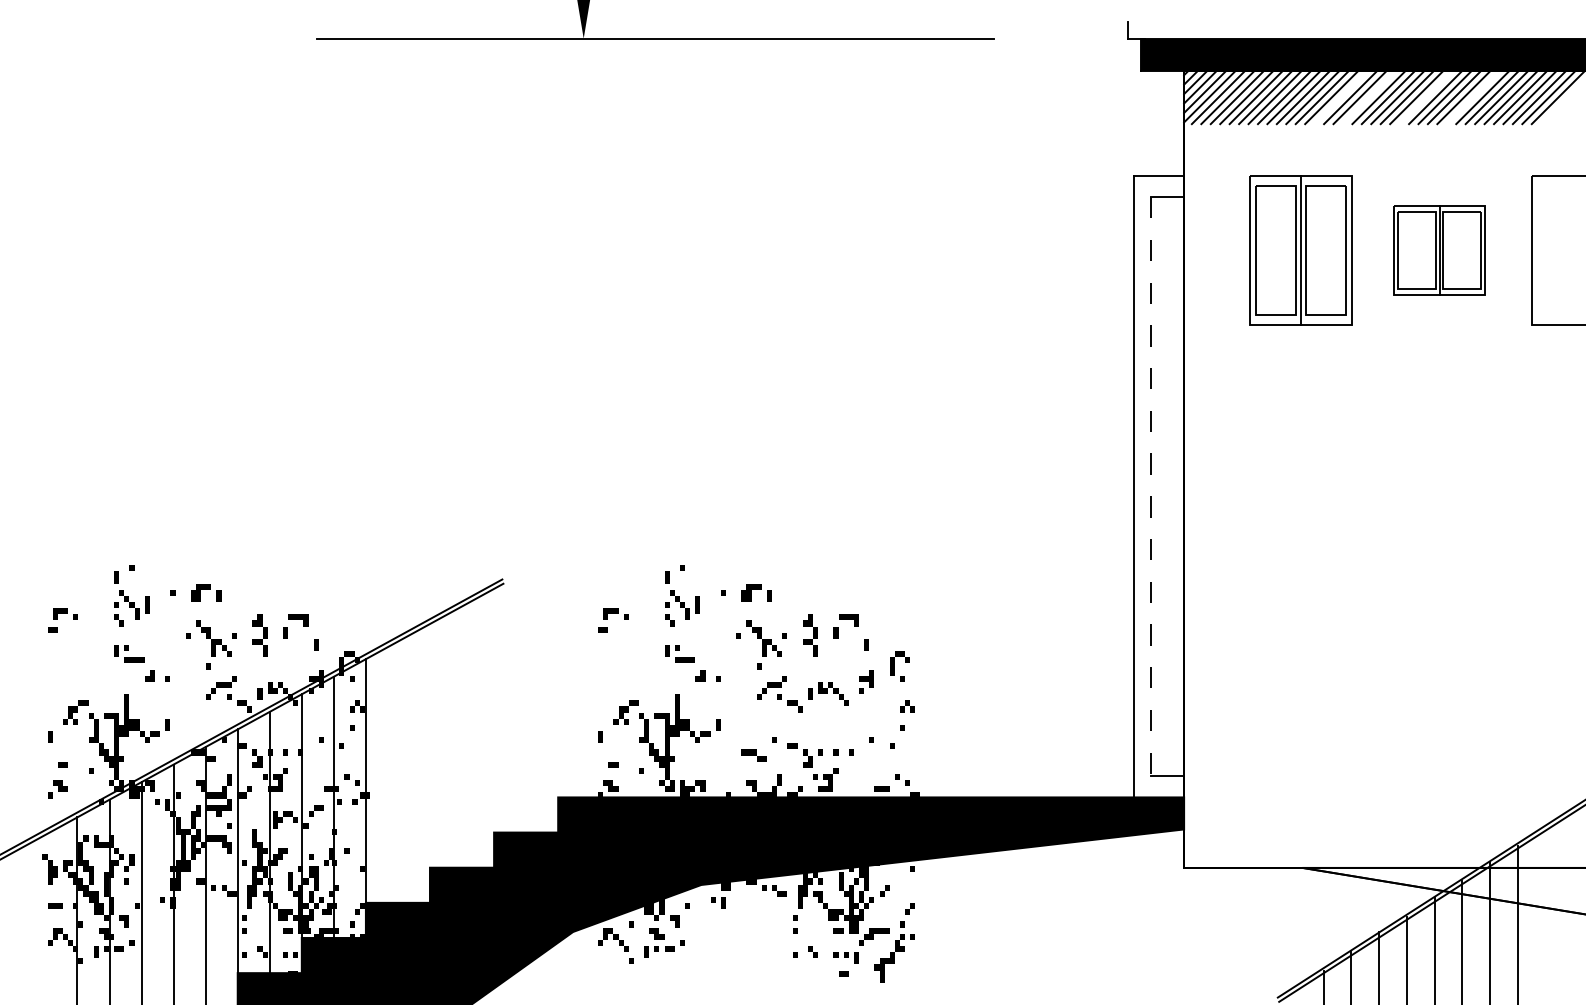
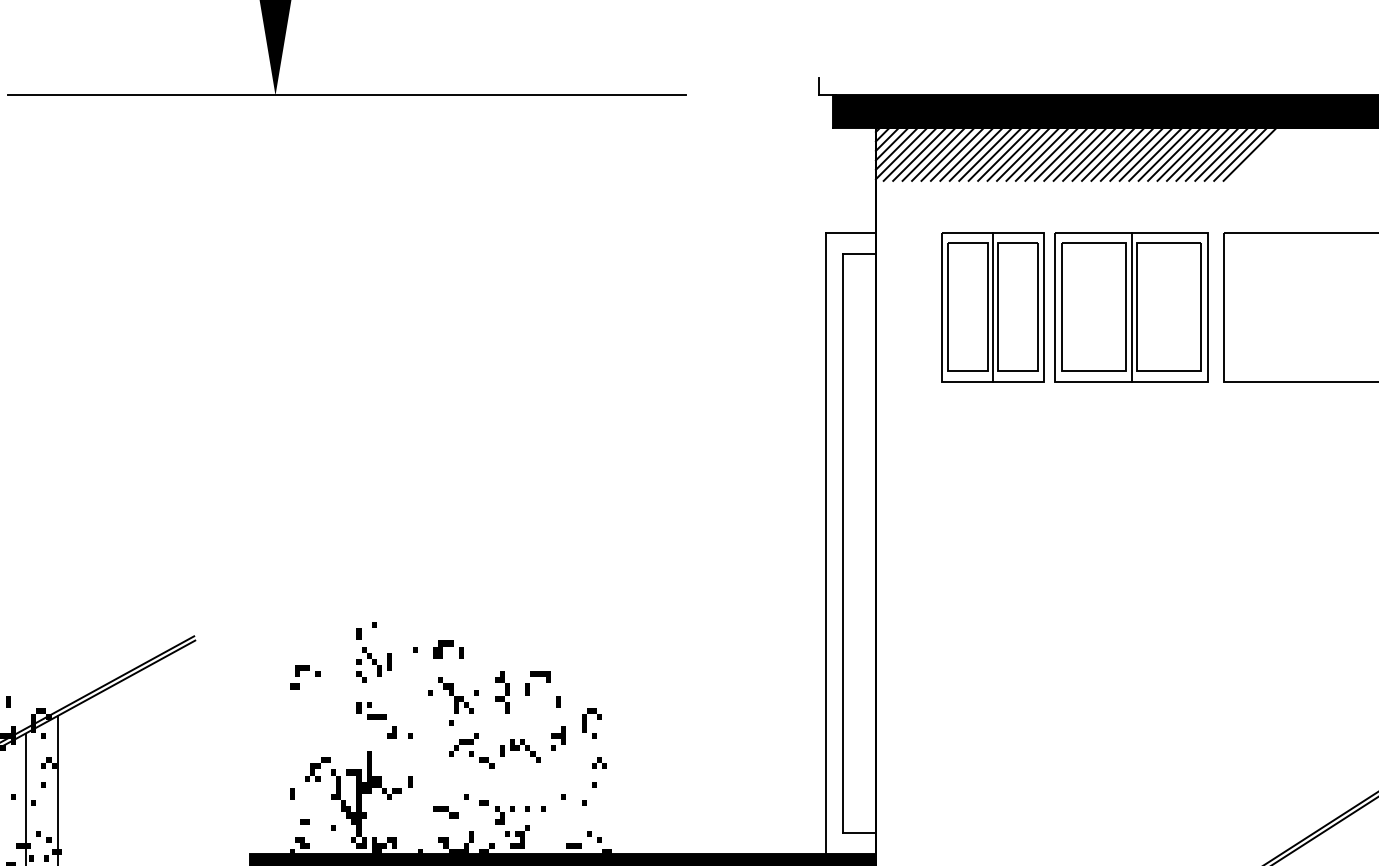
line: (1341, 97) -> (1033, 154), added
line: (1369, 97) -> (1061, 154), added
line: (1426, 97) -> (1118, 154), added
line: (1473, 97) -> (1165, 154), added
part: (1439, 250) -> (1131, 307), size x1.67
line: (1151, 487) -> (843, 544), dashed -> solid

